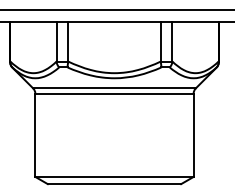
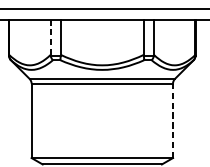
line: (56, 41) -> (50, 37), solid -> dashed
line: (193, 135) -> (172, 121), solid -> dashed

